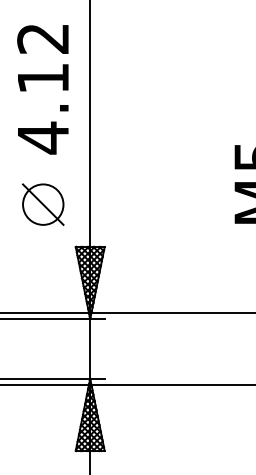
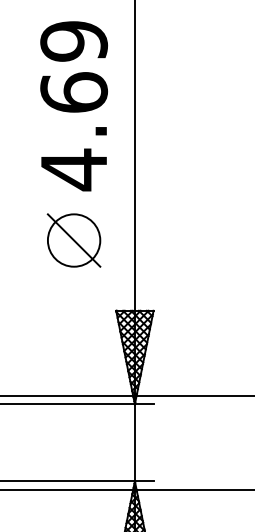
text: (43, 58) -> (74, 66), 4.12 -> 4.69
part: (43, 204) -> (74, 240), moved

